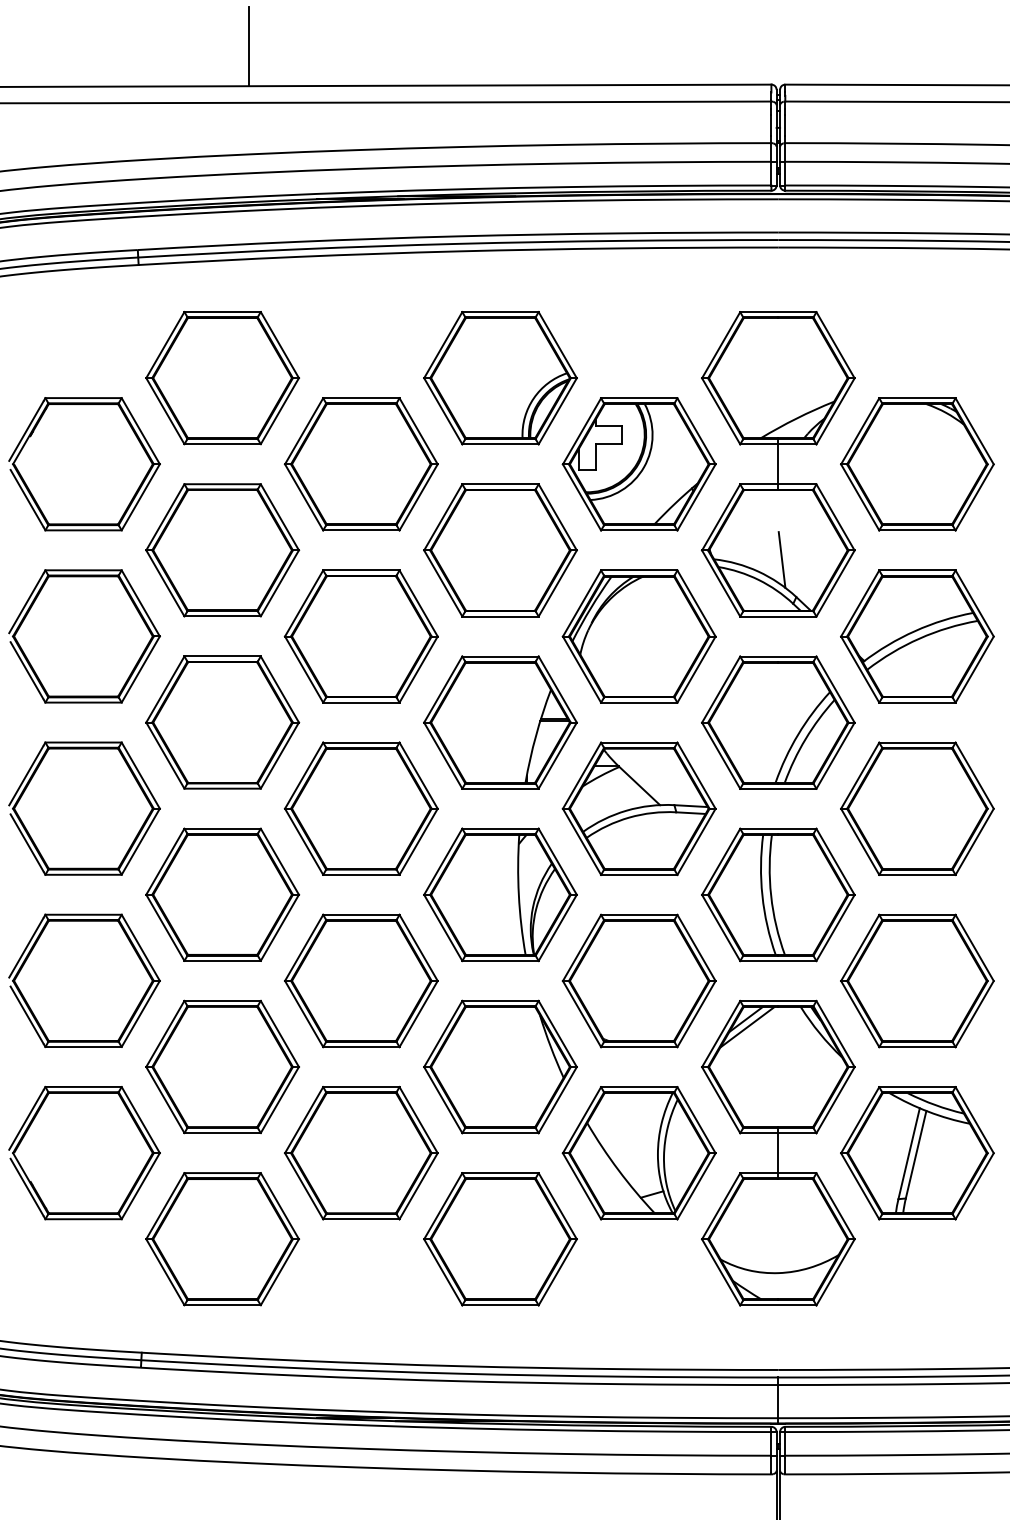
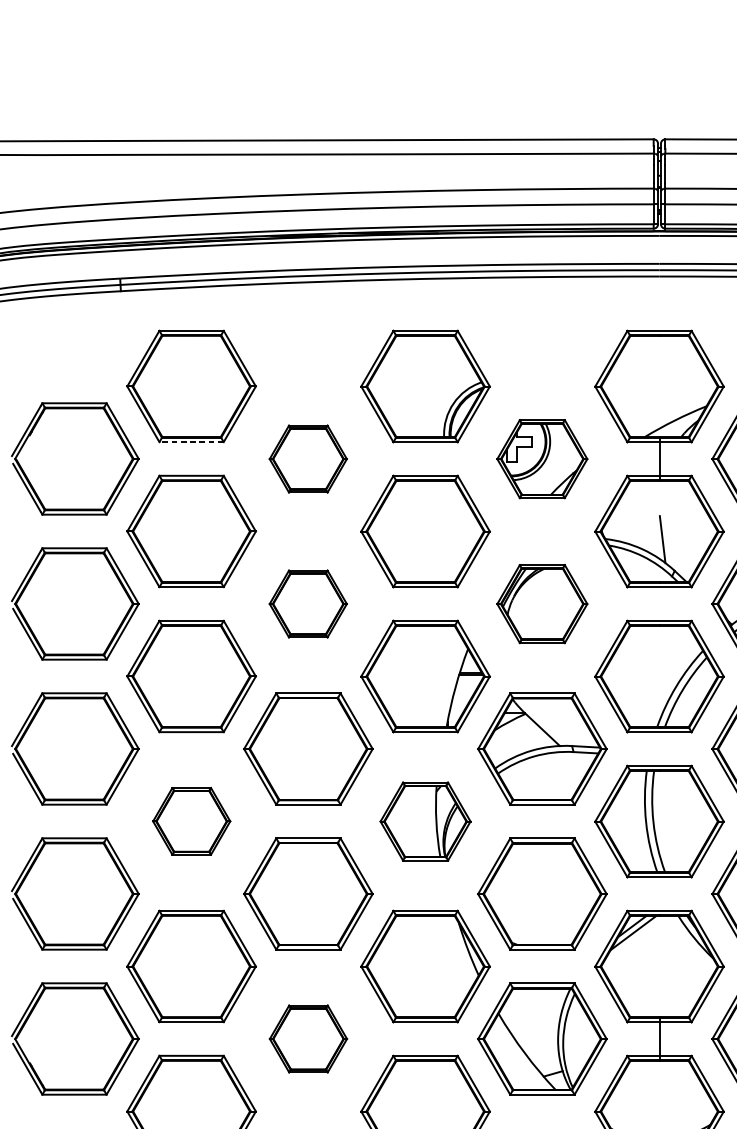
line: (249, 46) -> (214, 107), removed
line: (222, 444) -> (191, 442), solid -> dashed
part: (360, 464) -> (307, 459), size x0.6
part: (638, 464) -> (541, 459), size x0.7
part: (360, 636) -> (307, 604), size x0.6
part: (638, 636) -> (541, 604), size x0.7
part: (222, 894) -> (191, 821), size x0.6
part: (500, 894) -> (425, 821), size x0.7
part: (361, 1152) -> (308, 1038), size x0.6

